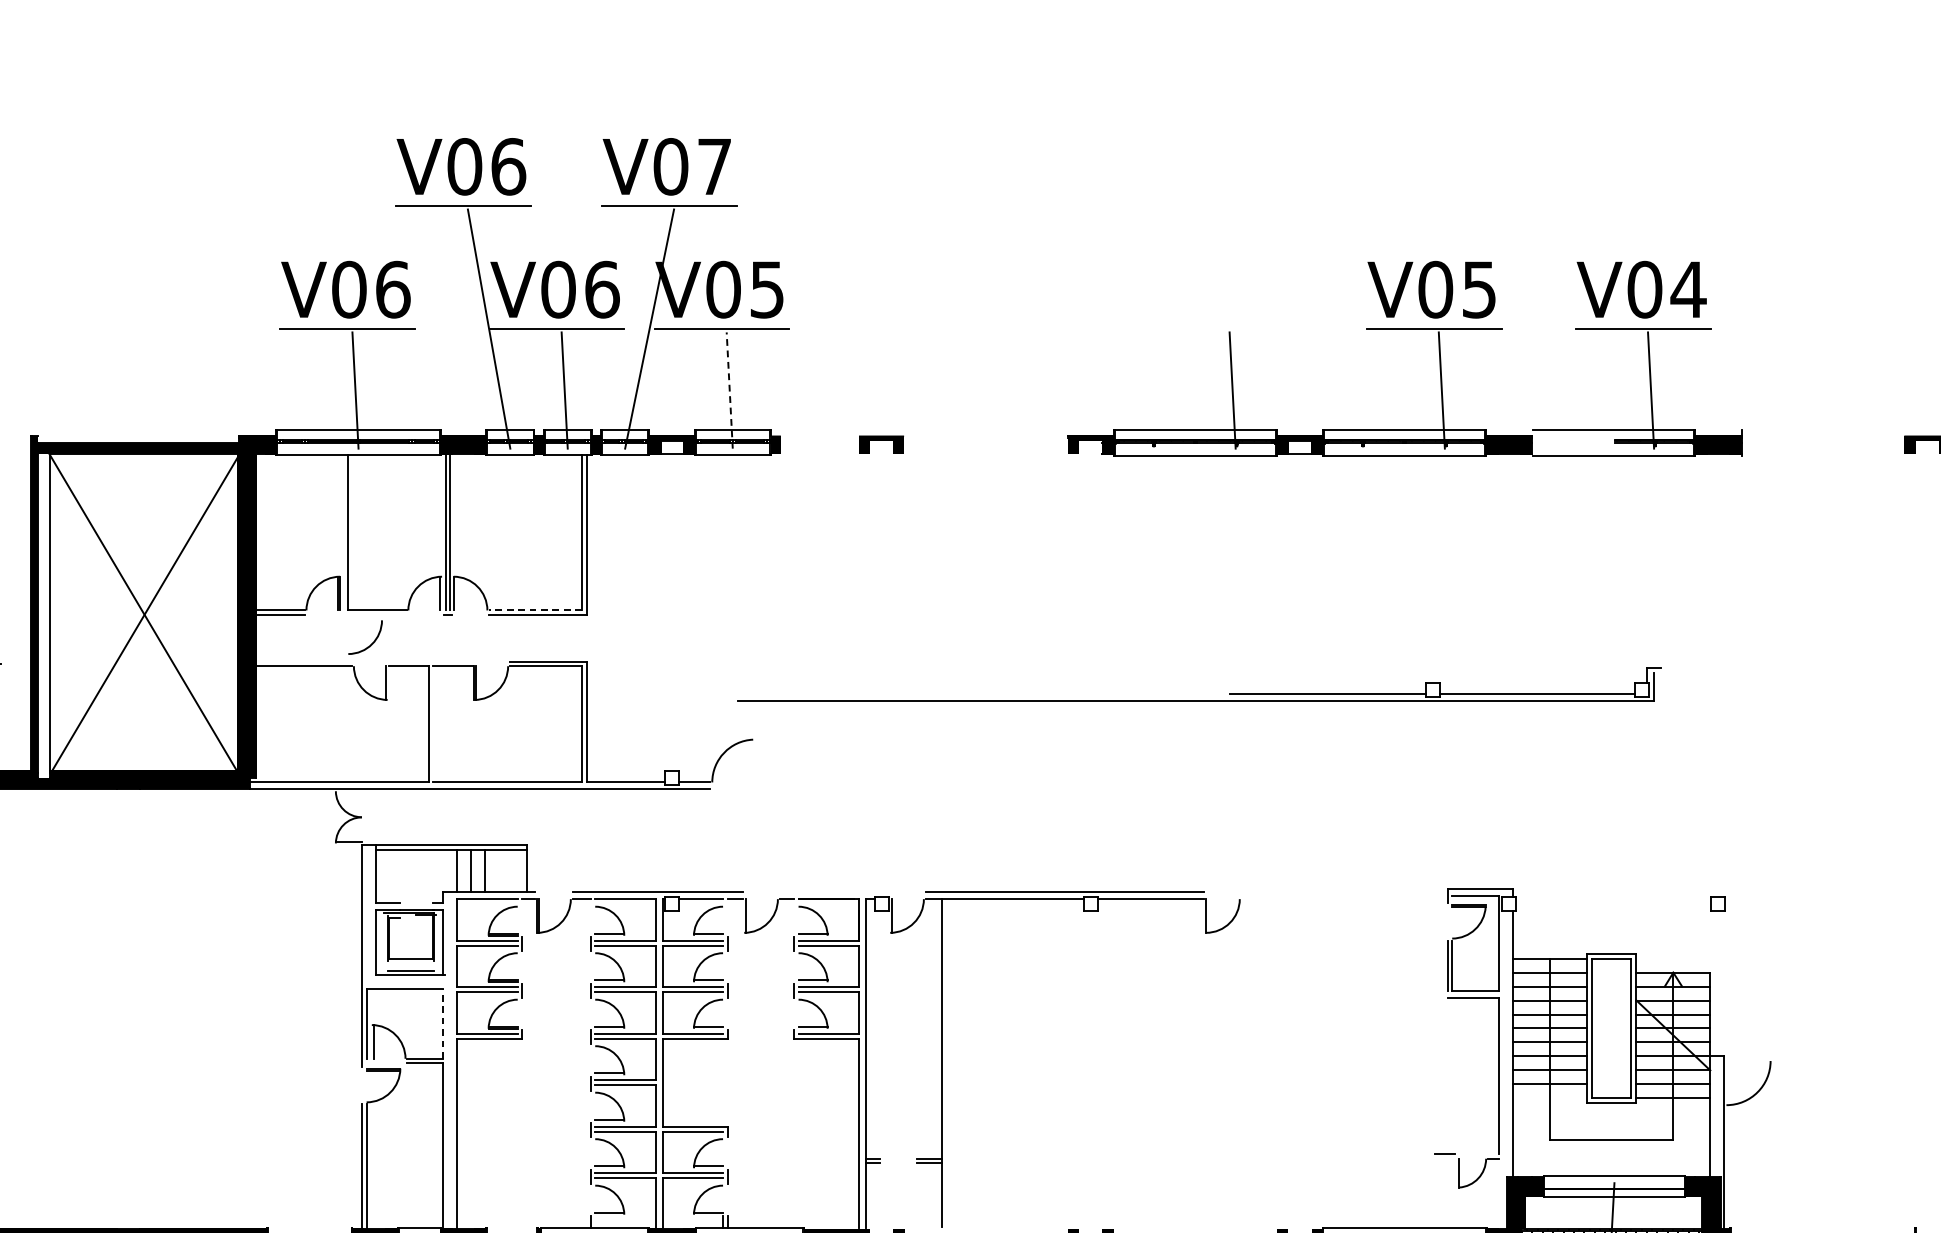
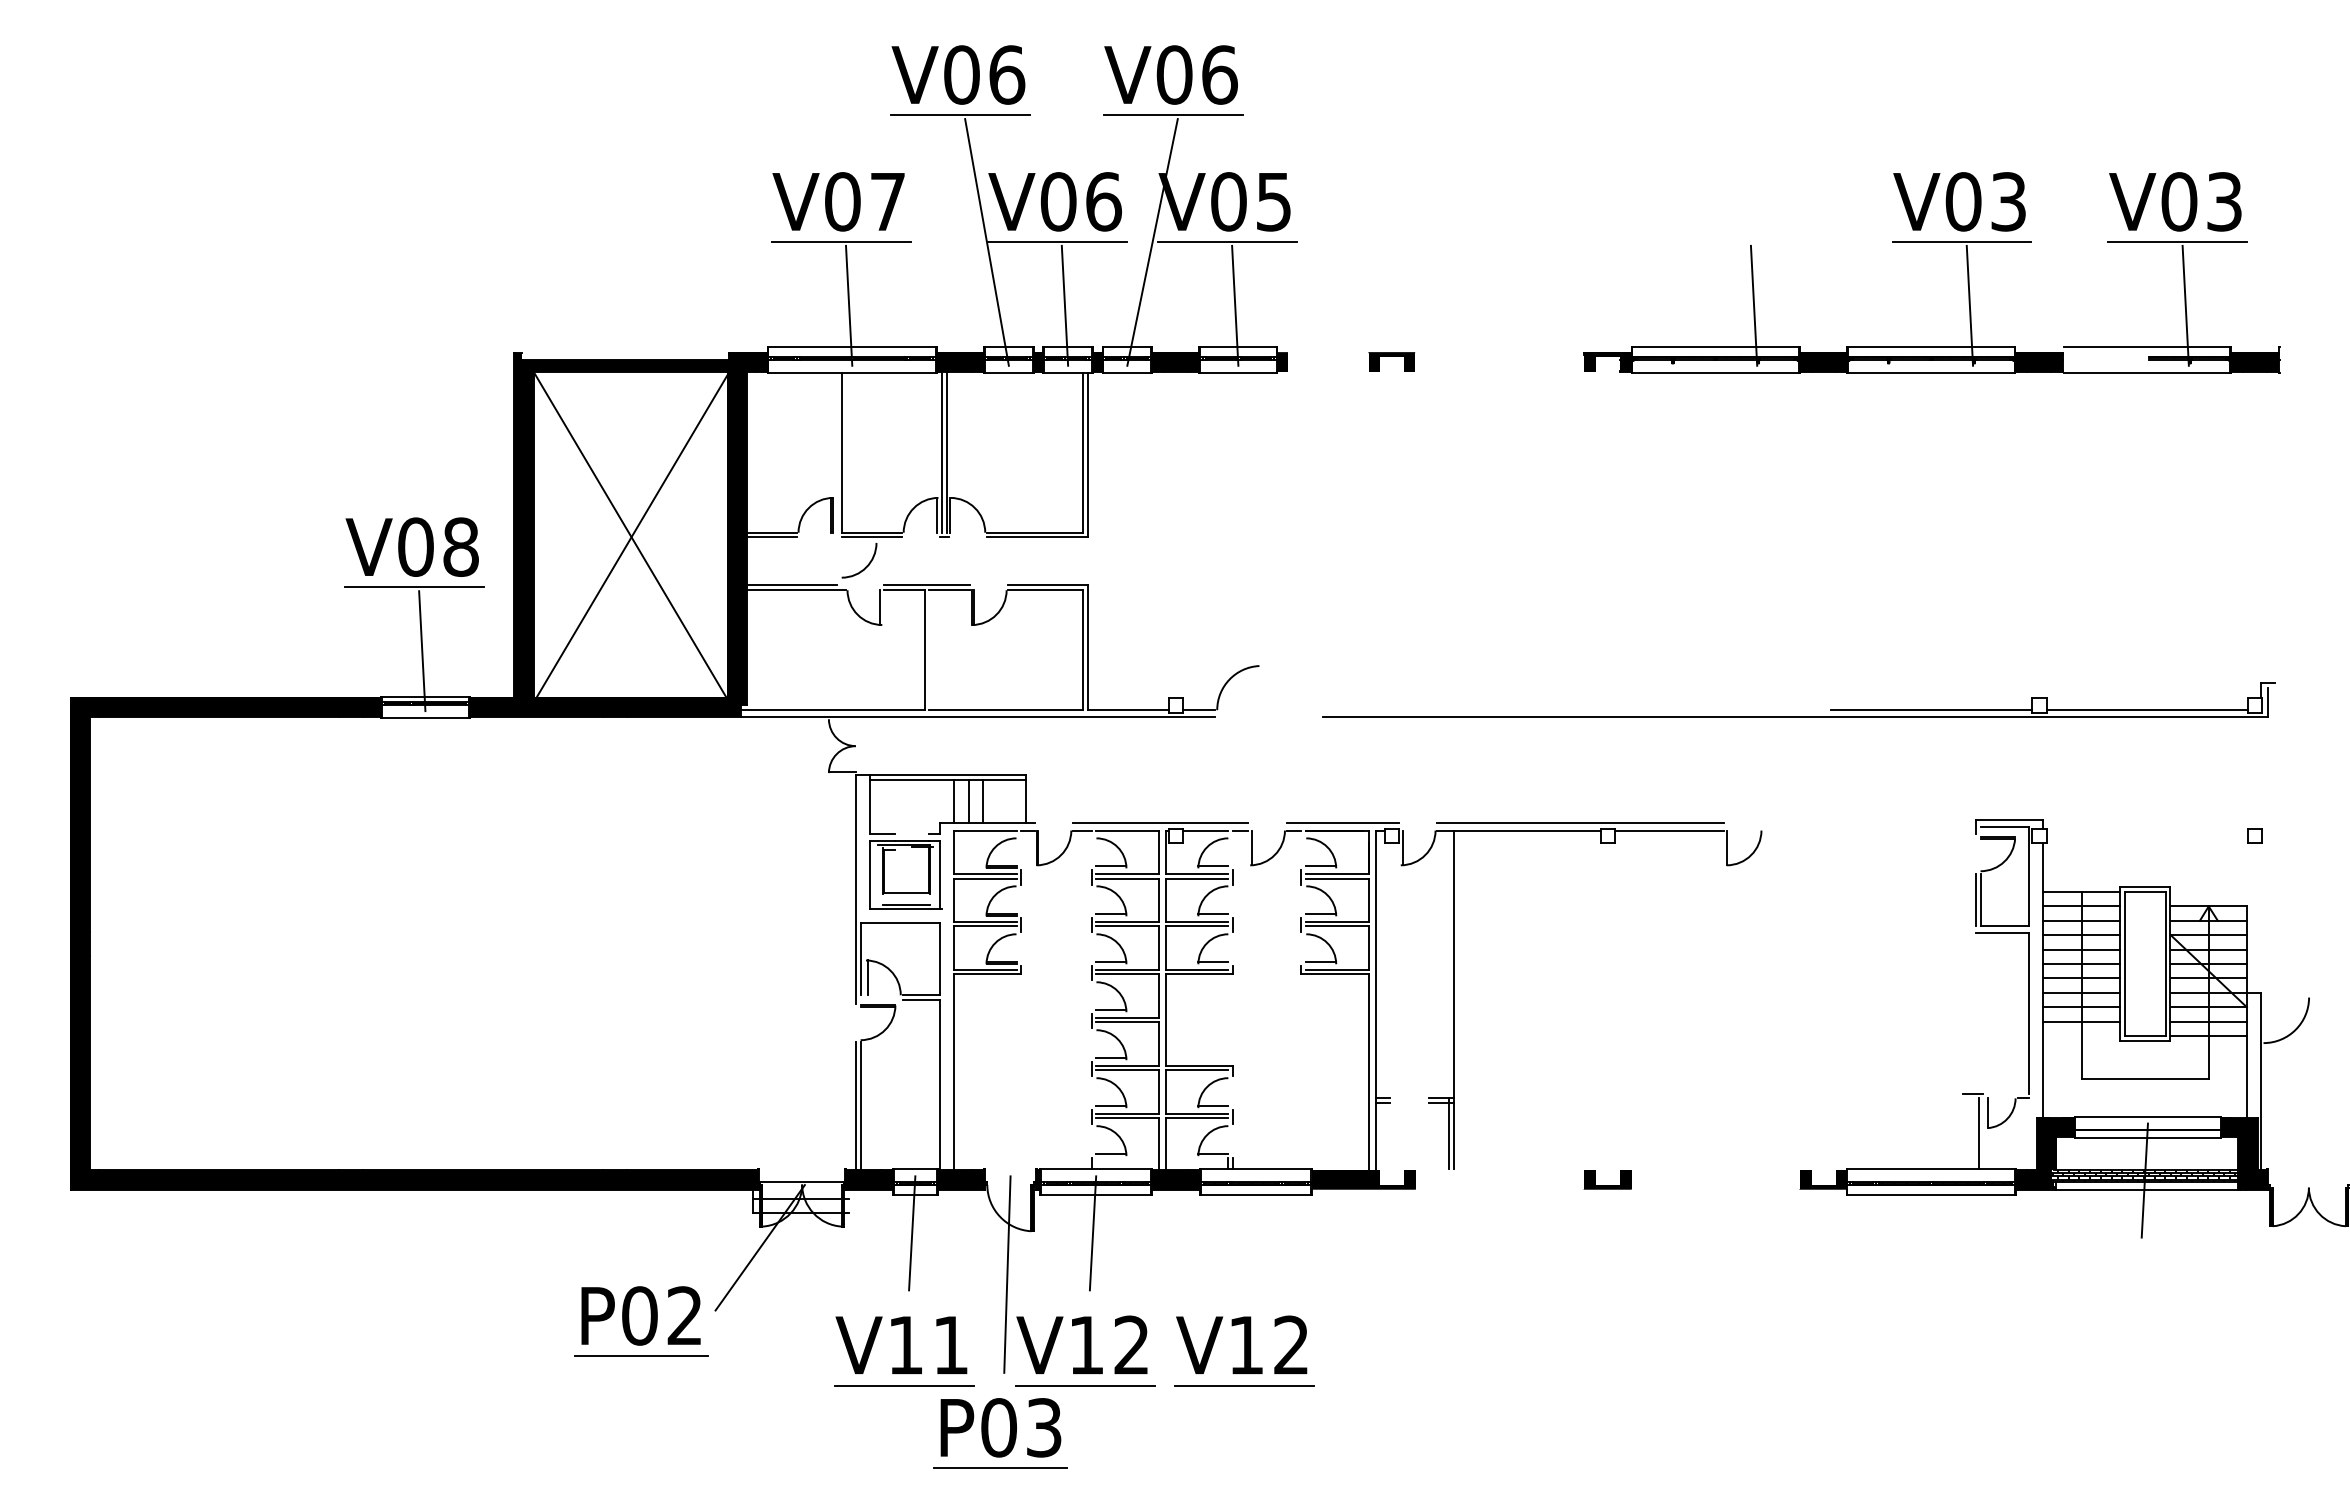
text: (714, 166) -> (1219, 74), V07 -> V06
text: (393, 289) -> (888, 201), V06 -> V07
text: (1479, 289) -> (2008, 201), V05 -> V03
text: (1688, 289) -> (2224, 201), V04 -> V03
line: (729, 390) -> (1235, 305), dashed -> solid
fill: (672, 447) -> (1176, 364), added
fill: (1299, 447) -> (1823, 364), added
line: (535, 610) -> (1034, 532), dashed -> solid
line: (377, 615) -> (871, 537), added
fill: (43, 616) -> (527, 538), added
line: (299, 661) -> (791, 585), added
line: (431, 661) -> (927, 585), added
part: (1199, 700) -> (1798, 716), moved
line: (833, 892) -> (1342, 823), added
line: (443, 1024) -> (939, 959), dashed -> solid
line: (937, 1192) -> (1449, 1133), added
line: (1451, 1192) -> (1979, 1133), added

